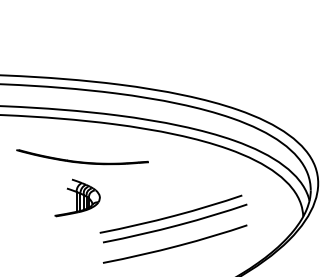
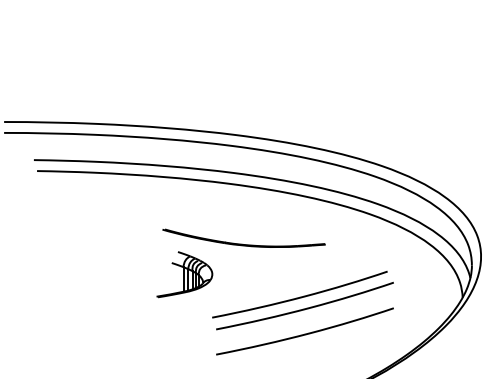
part: (81, 161) -> (242, 243), moved

